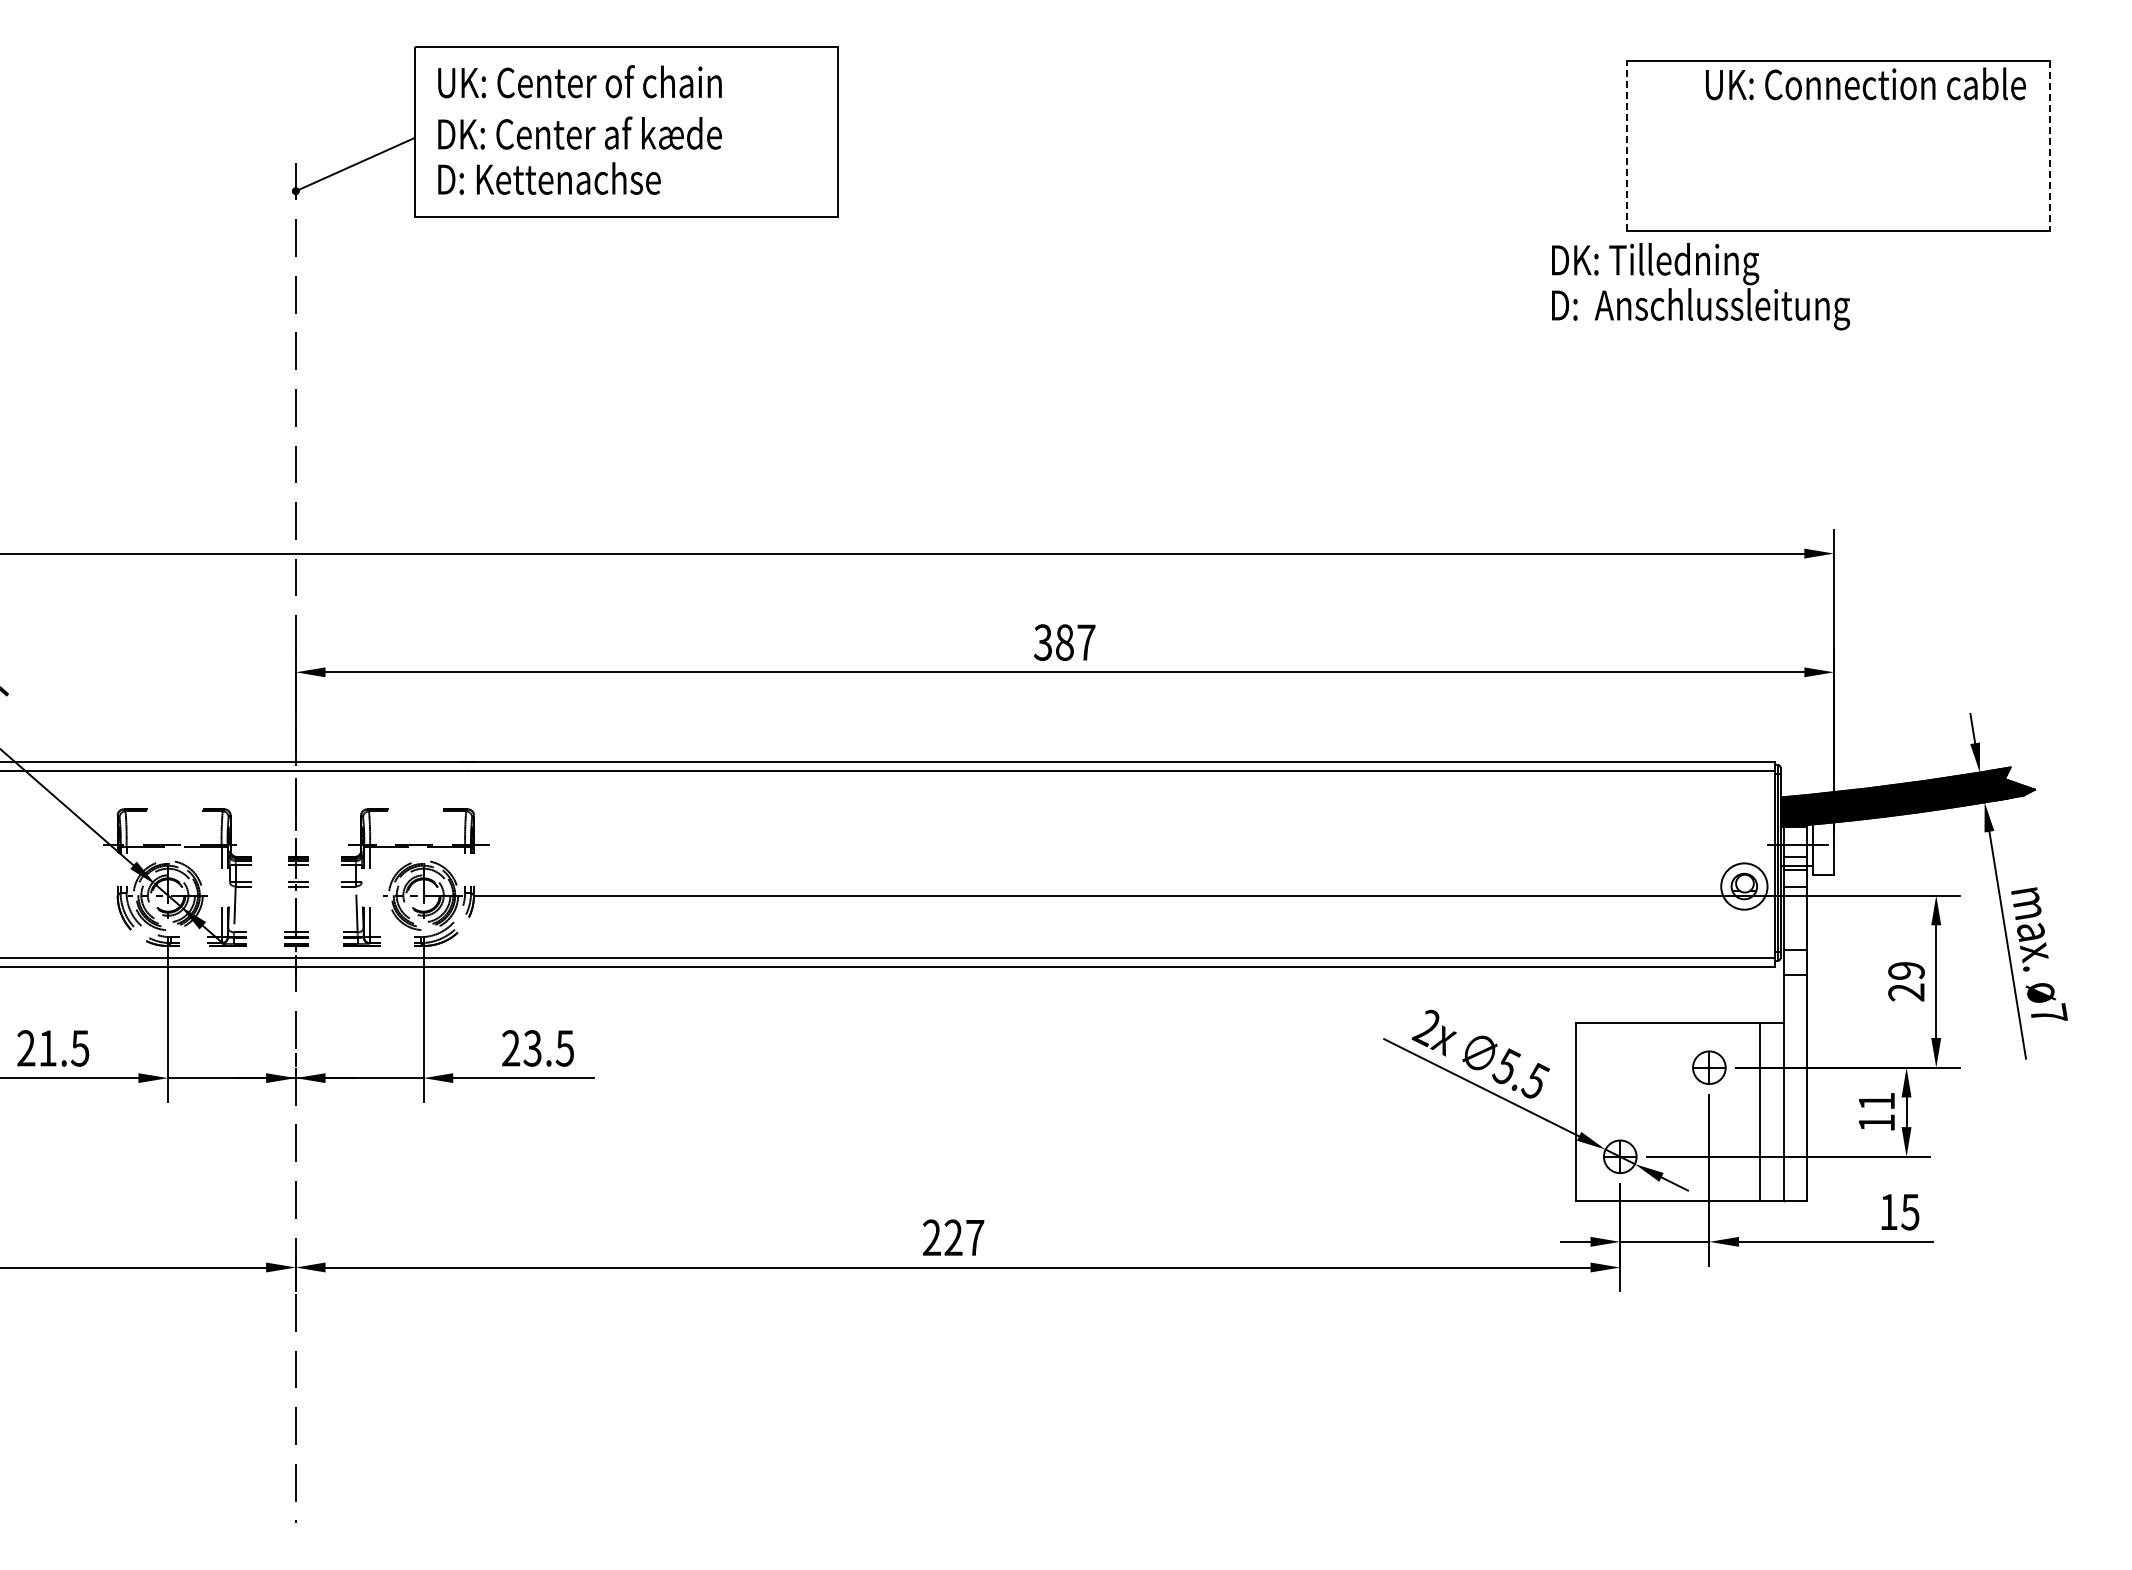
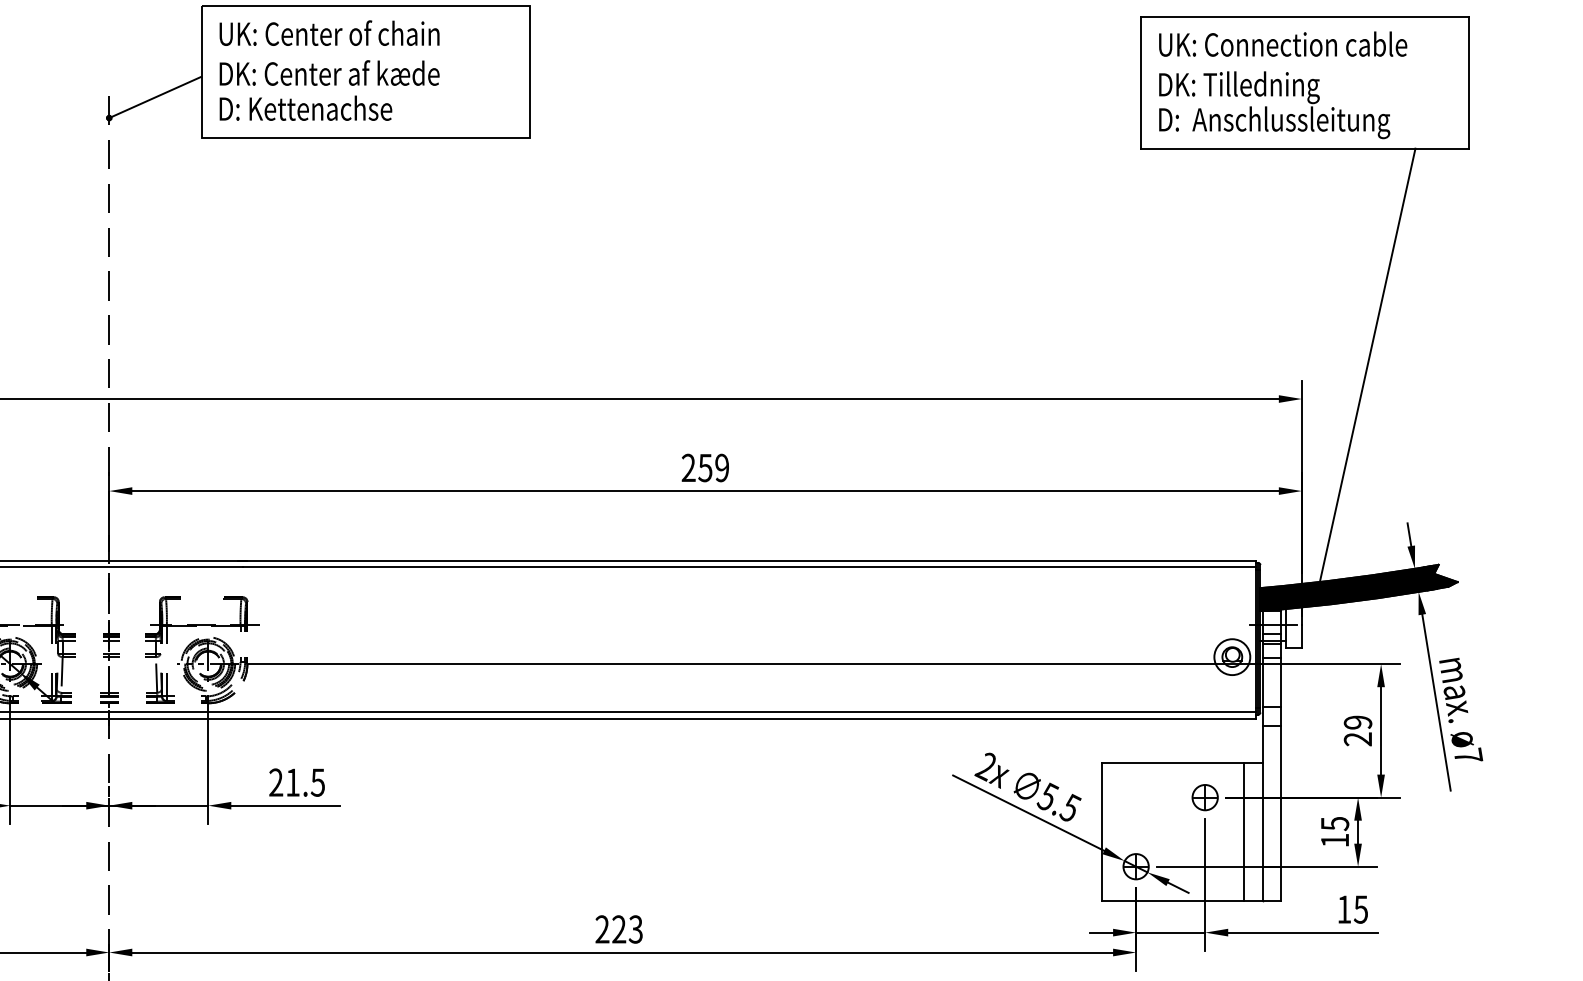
text: (1865, 83) -> (1282, 43), moved
line: (1627, 145) -> (1141, 82), dashed -> solid
line: (2049, 145) -> (1468, 82), dashed -> solid
text: (1701, 286) -> (1275, 105), moved
line: (1918, 511) -> (1367, 366), added
text: (1064, 642) -> (705, 467), 387 -> 259
text: (532, 1048) -> (292, 782), 23.5 -> 21.5
text: (1877, 1101) -> (1335, 823), 11 -> 15
text: (974, 1237) -> (635, 929), 227 -> 223

